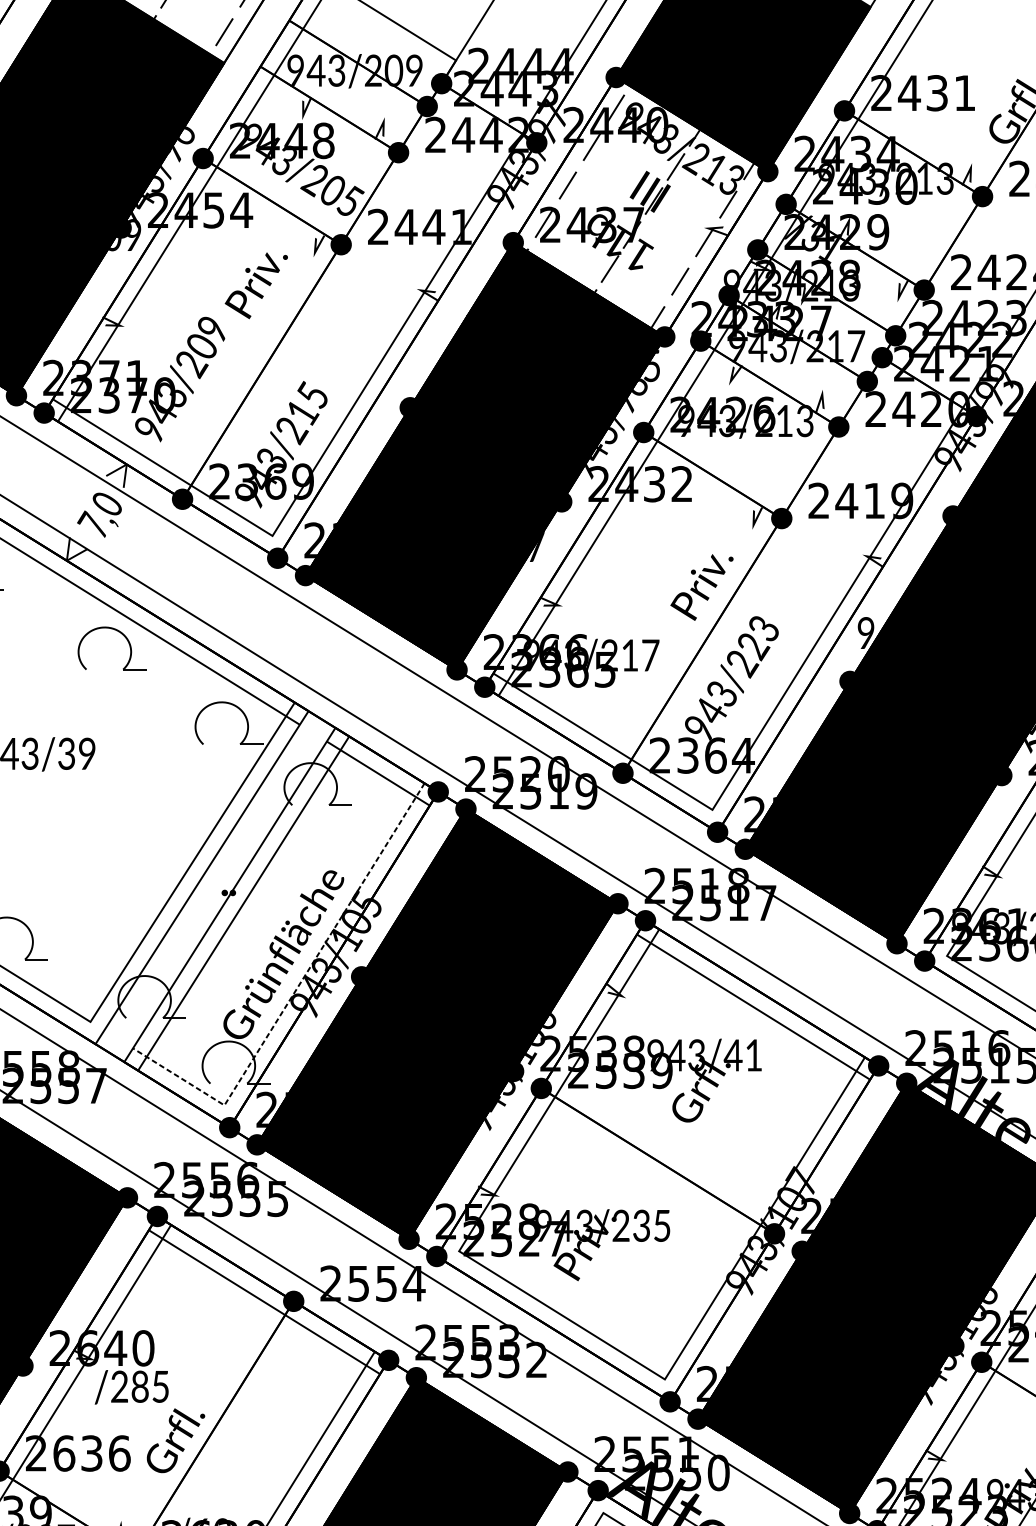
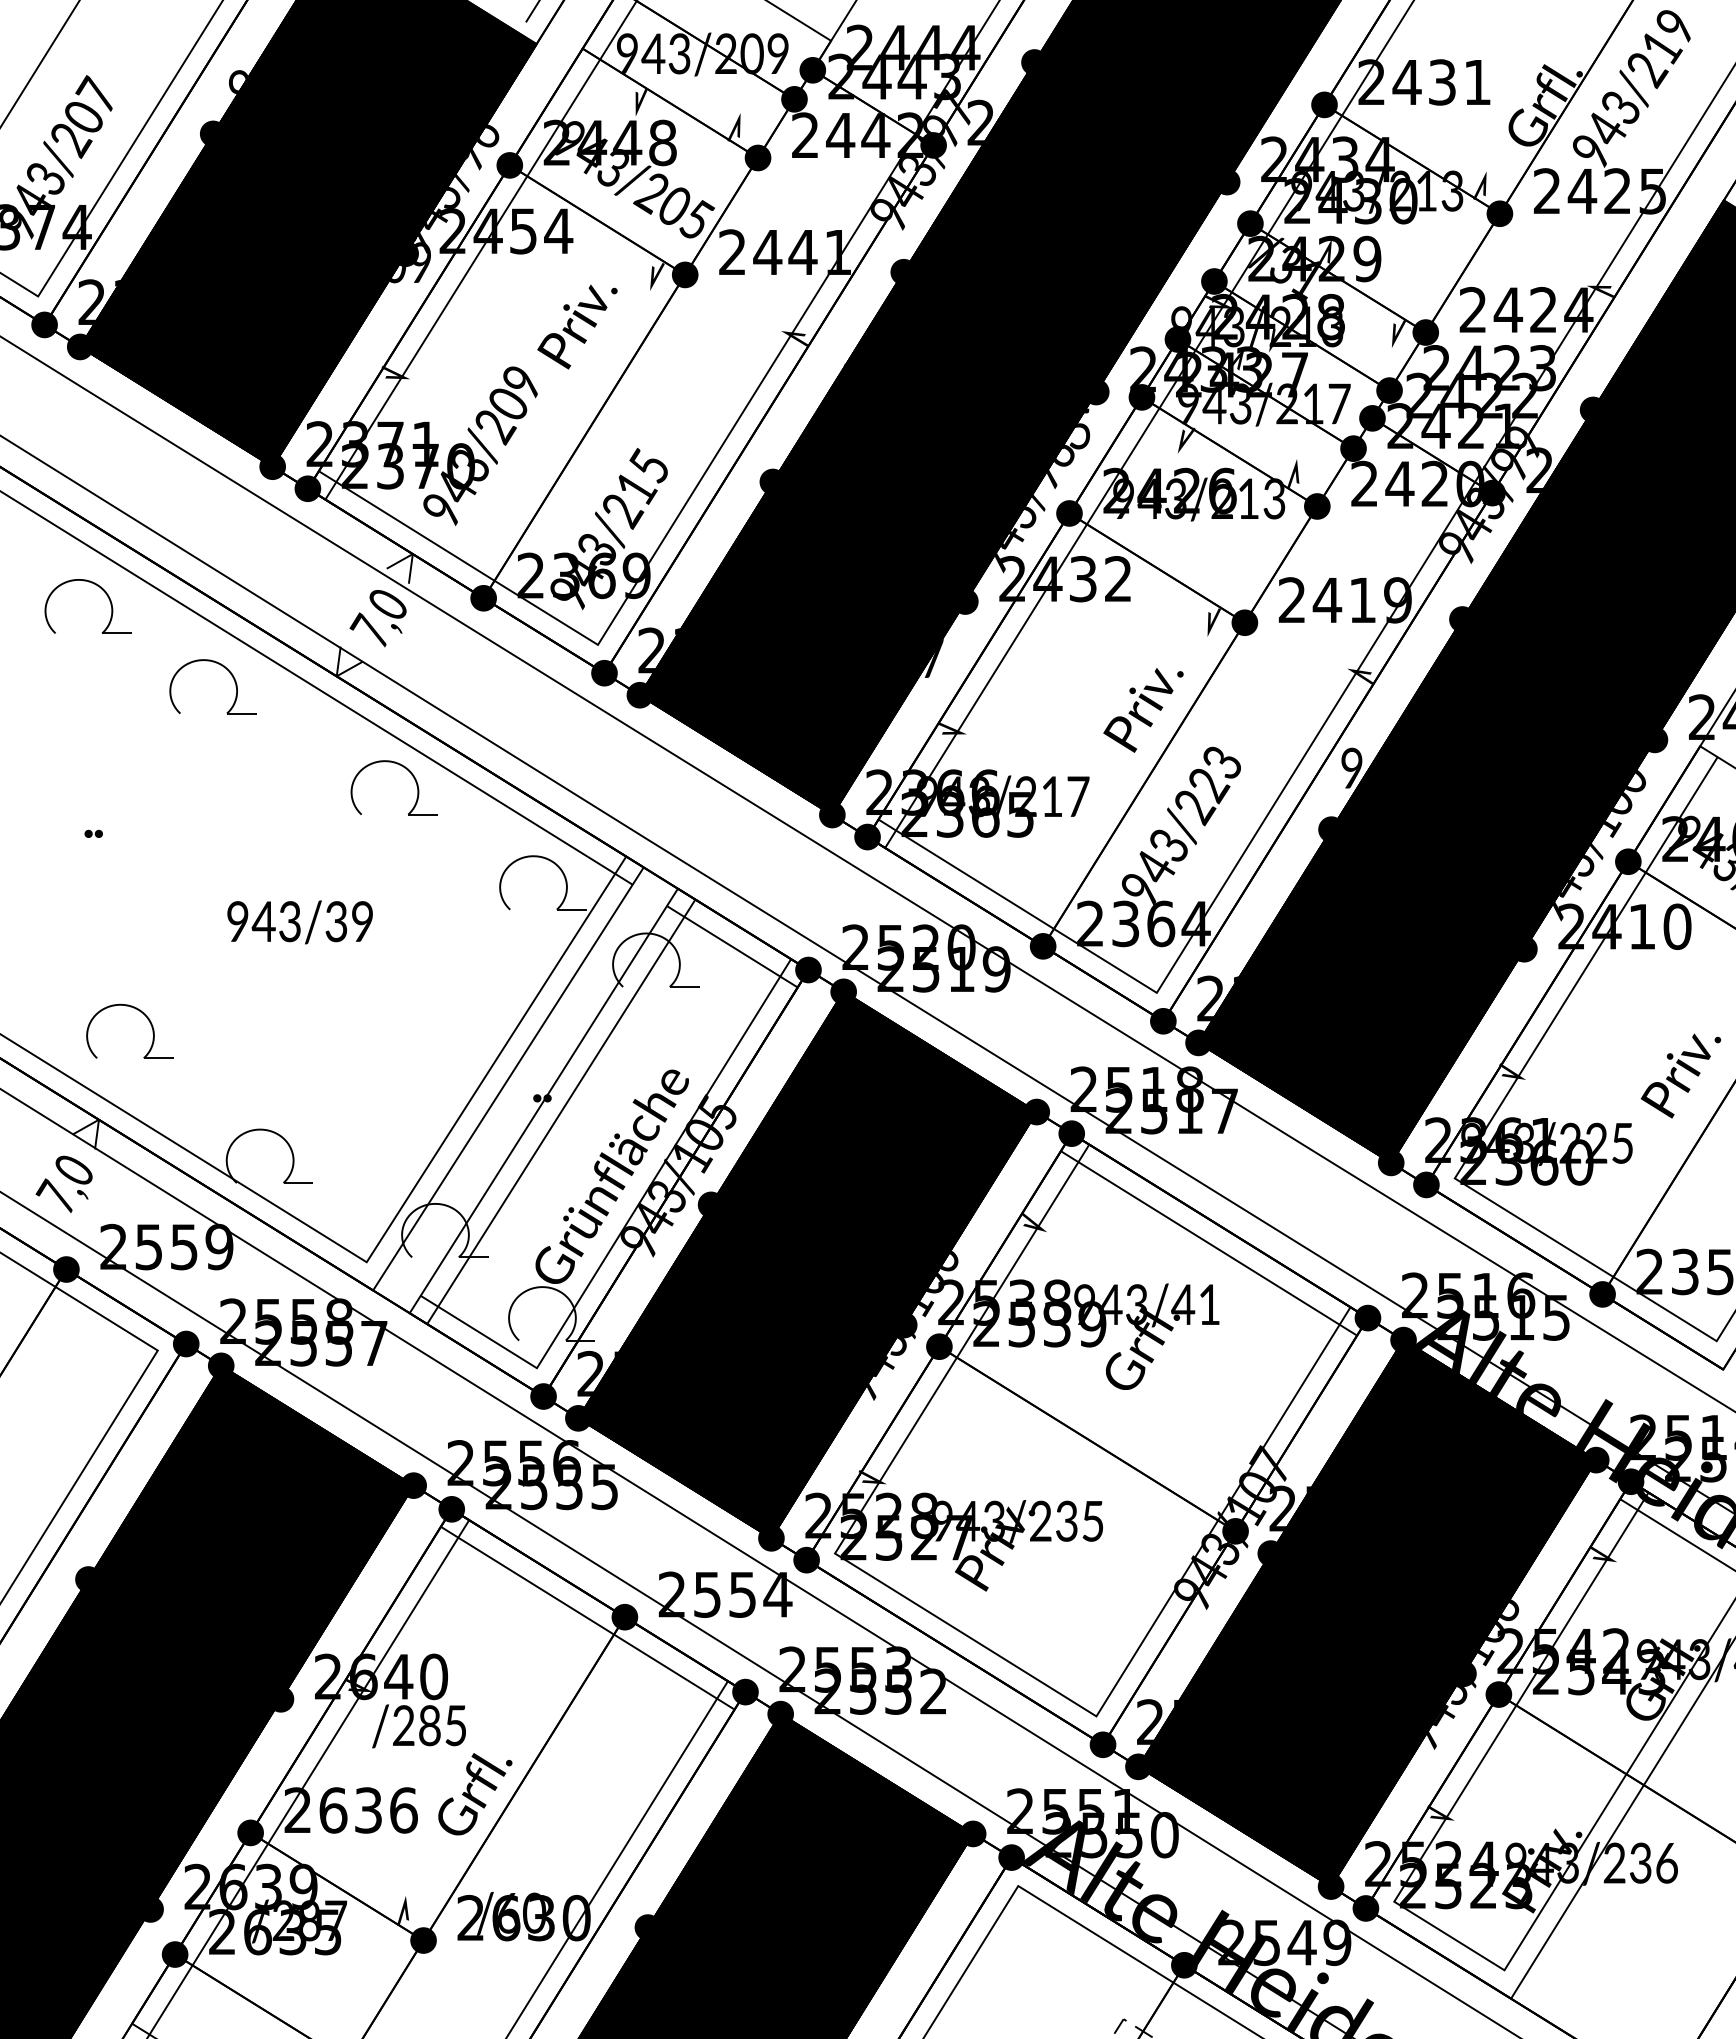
fill: (640, 207) -> (1065, 227), added
line: (295, 991) -> (627, 1223), dashed -> solid

